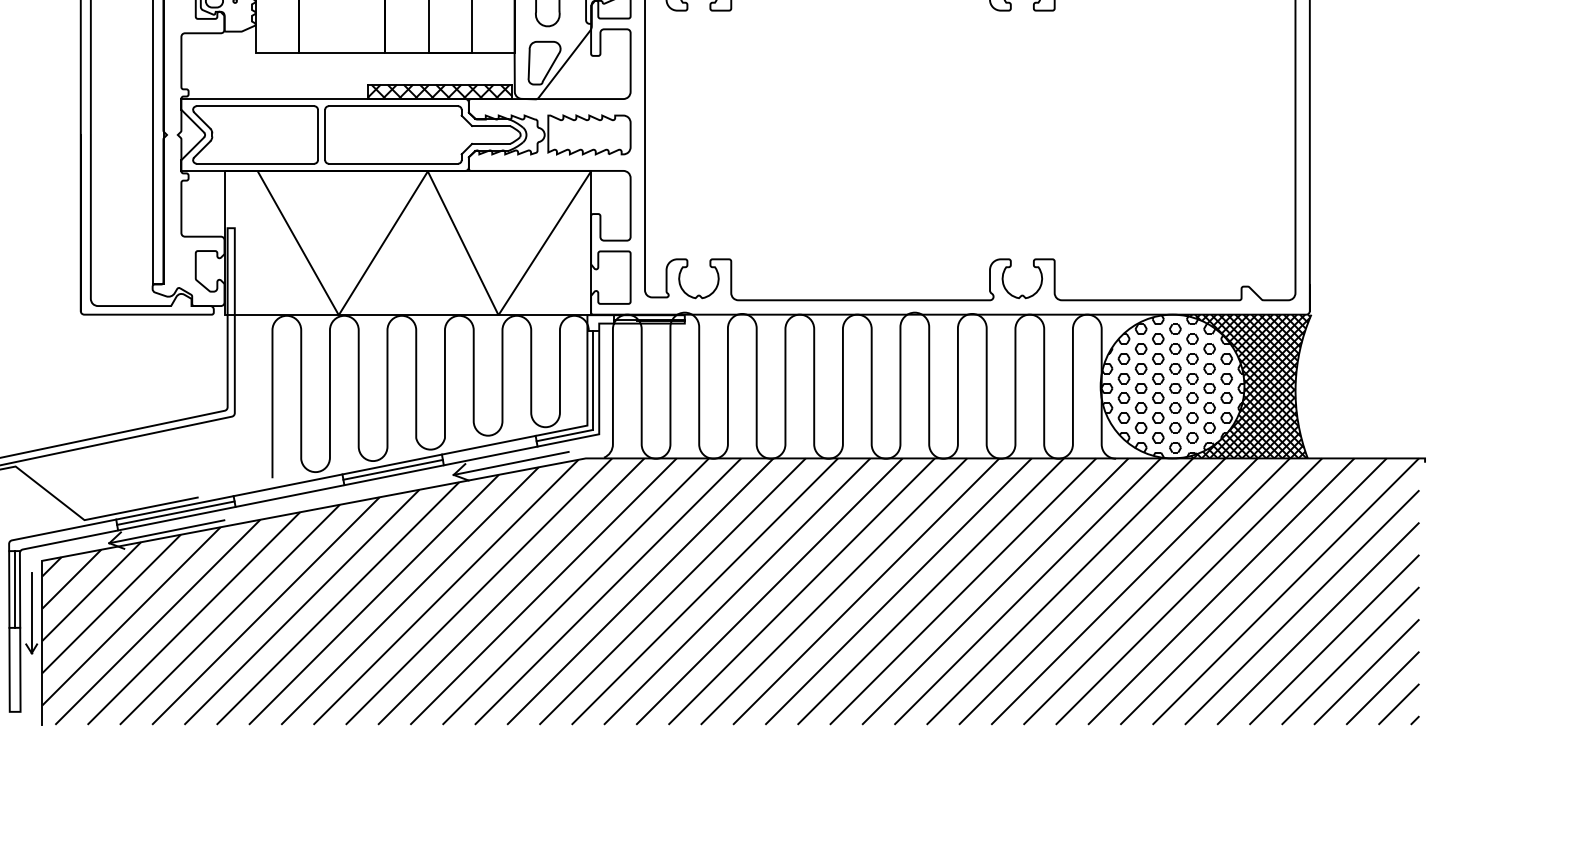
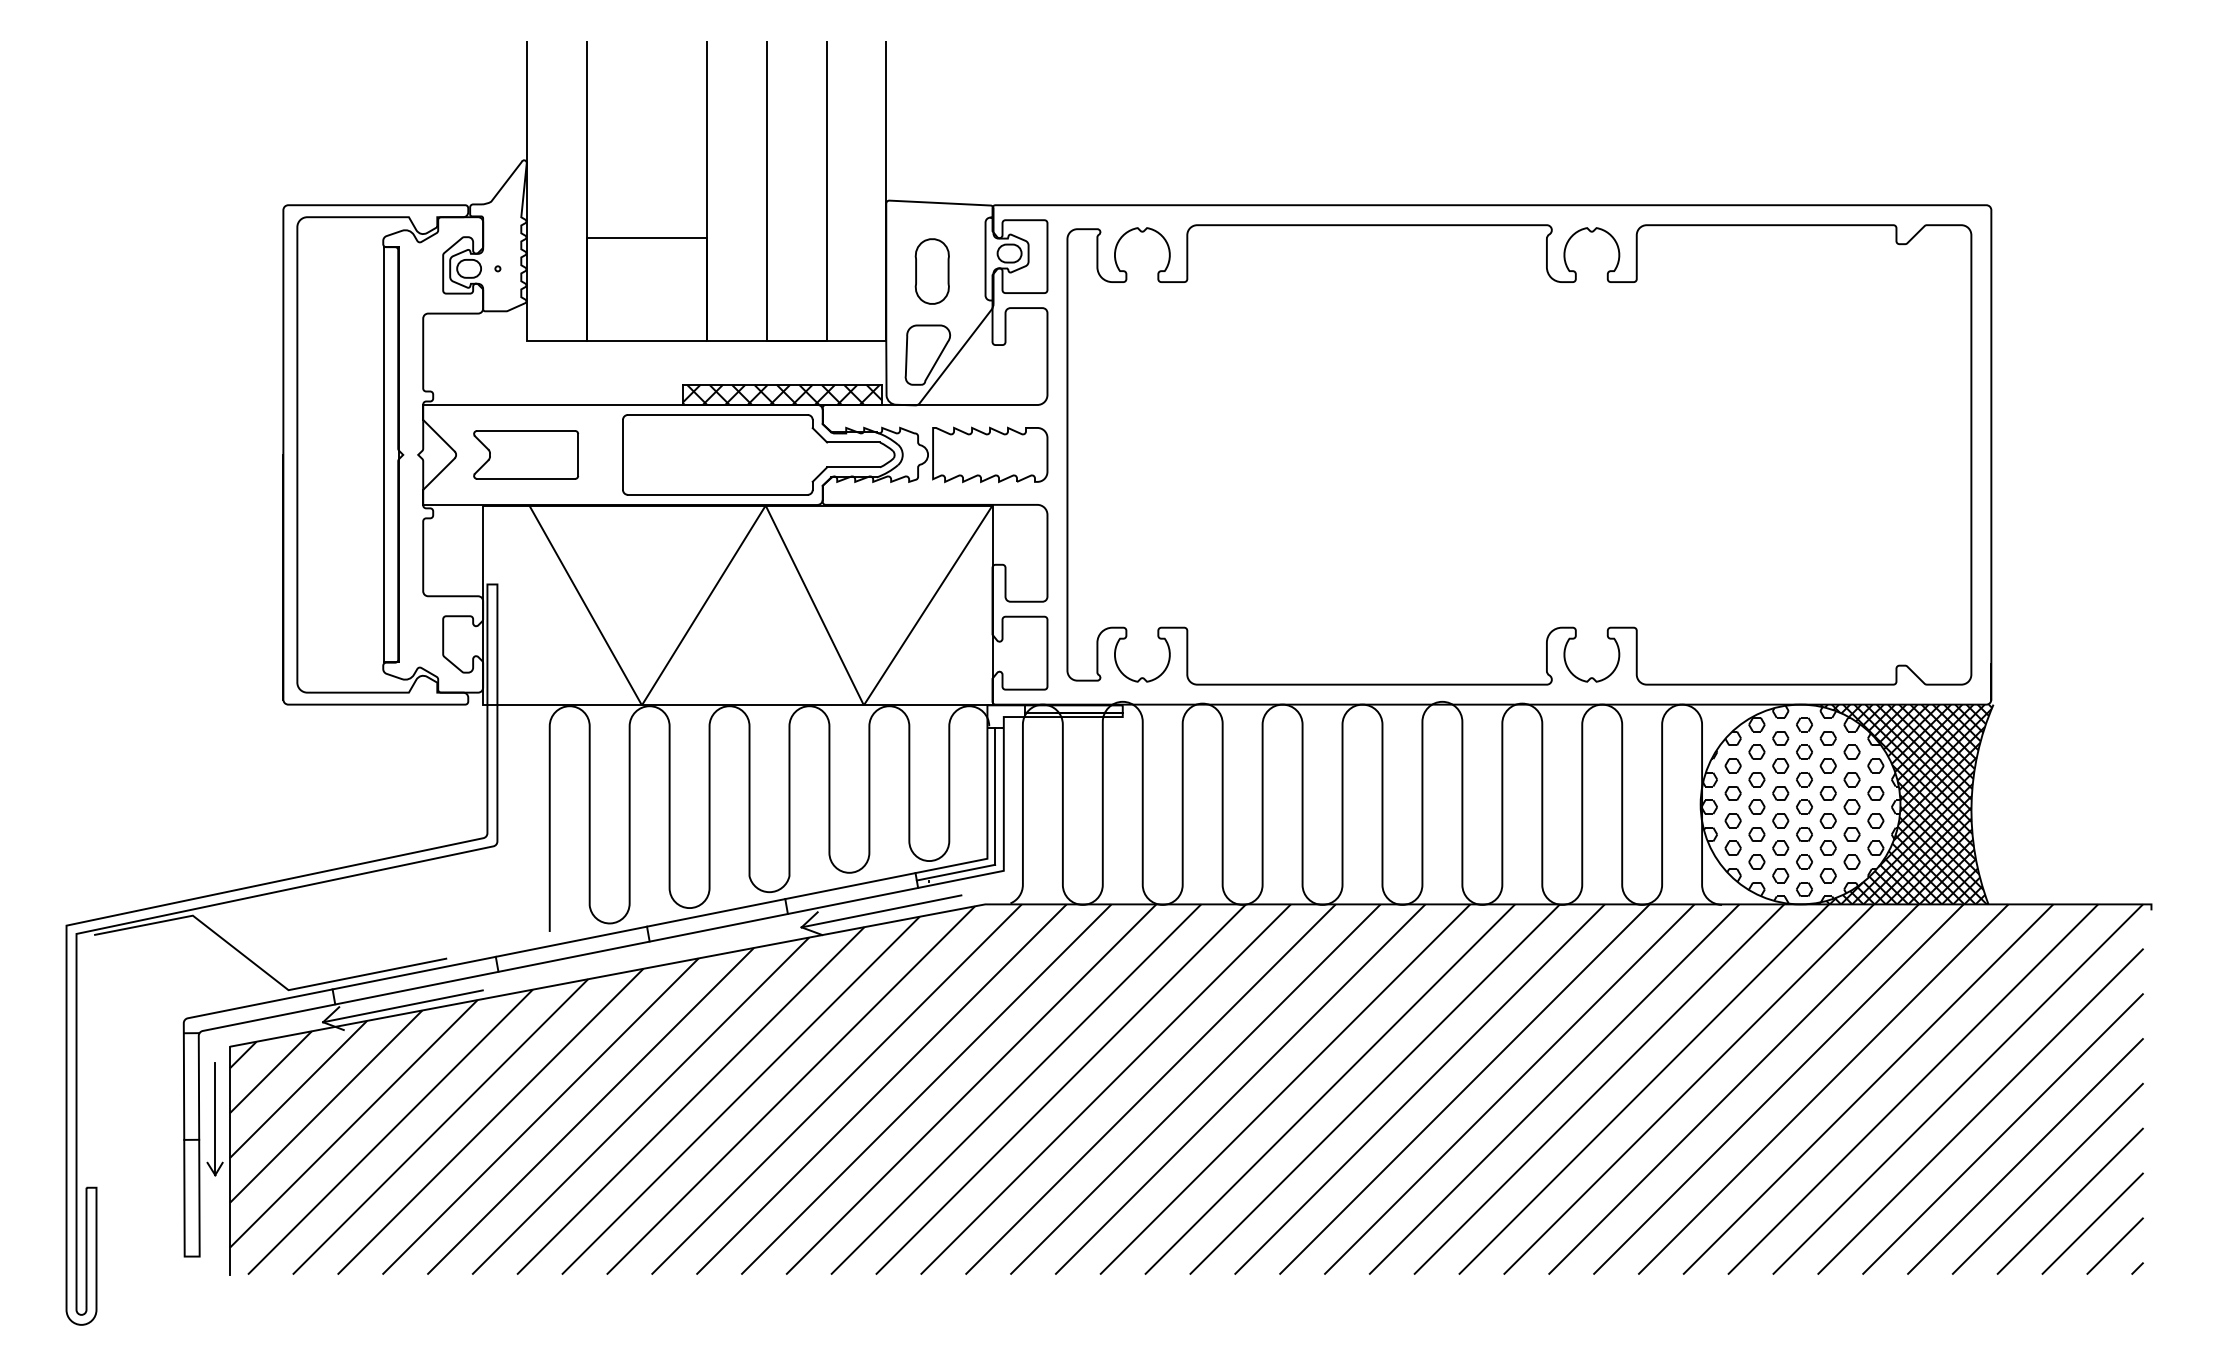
part: (255, 134) -> (525, 454), size x0.6
line: (393, 470) -> (717, 920), removed
line: (175, 513) -> (415, 980), removed
line: (14, 589) -> (191, 1086), removed

